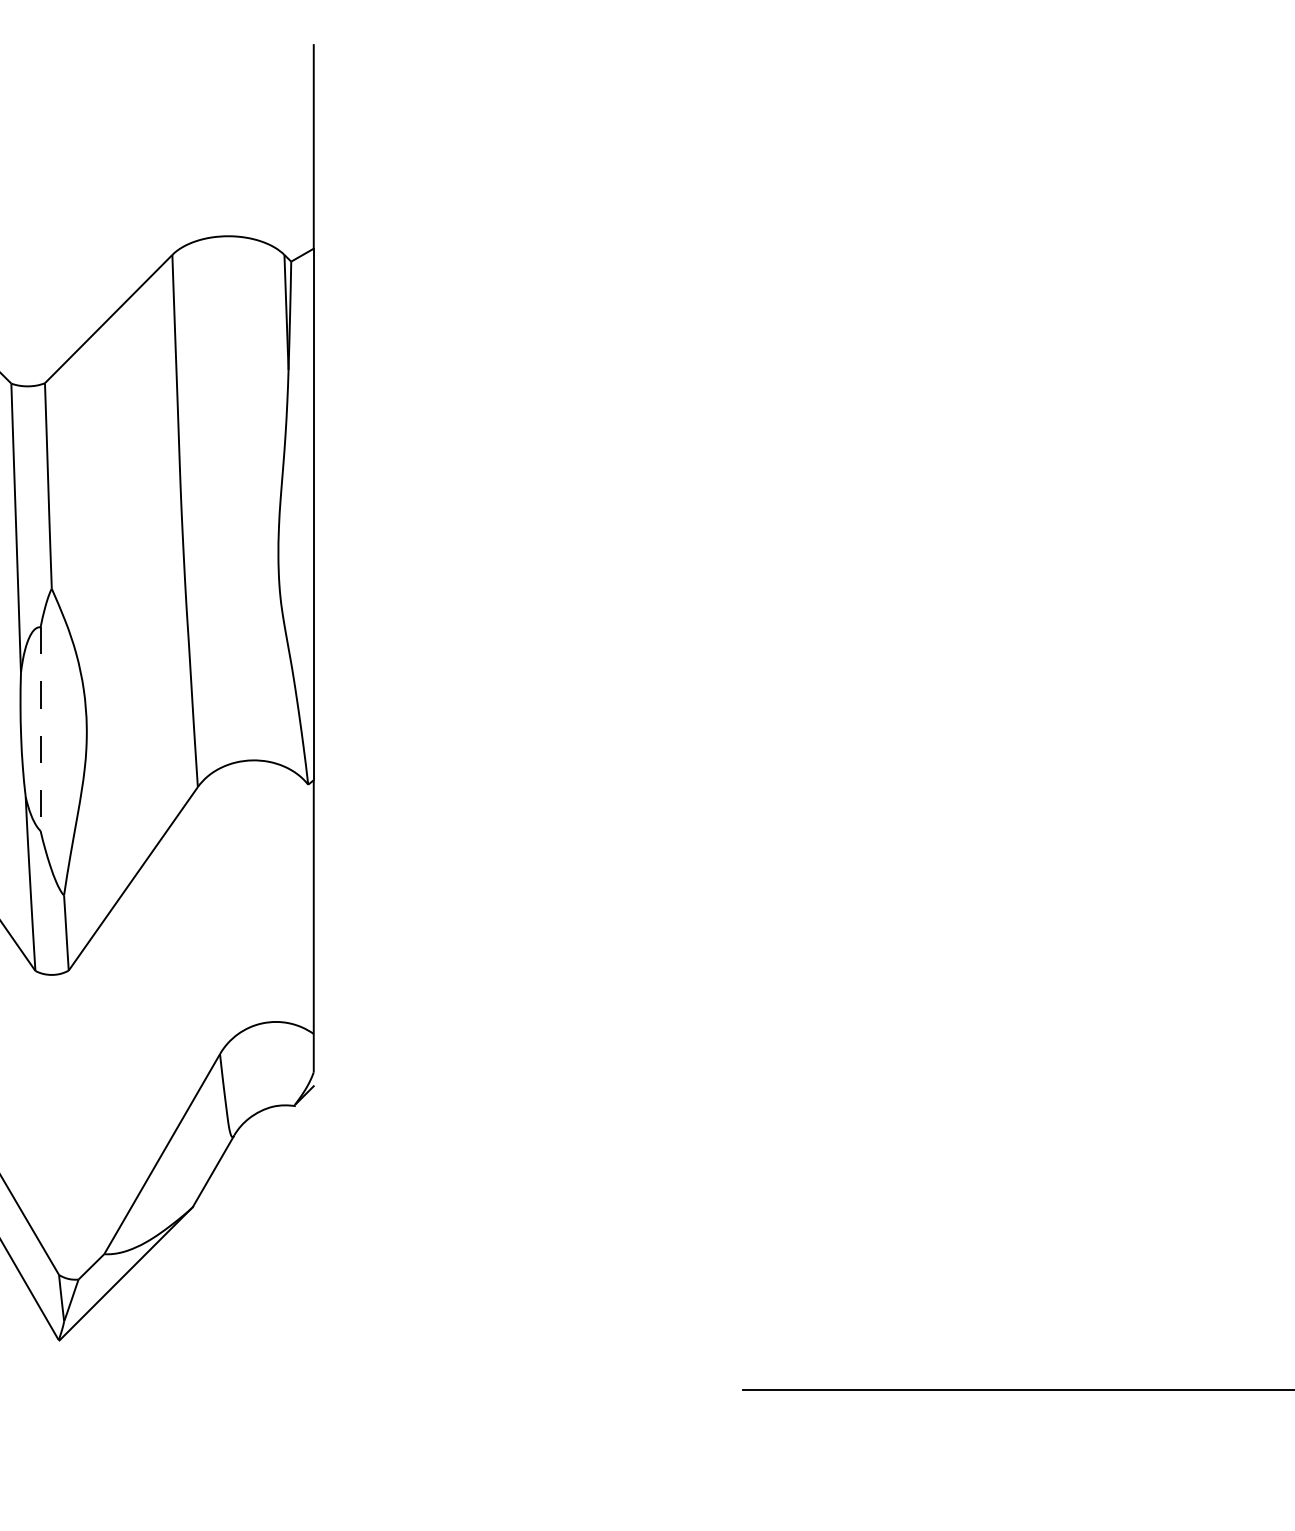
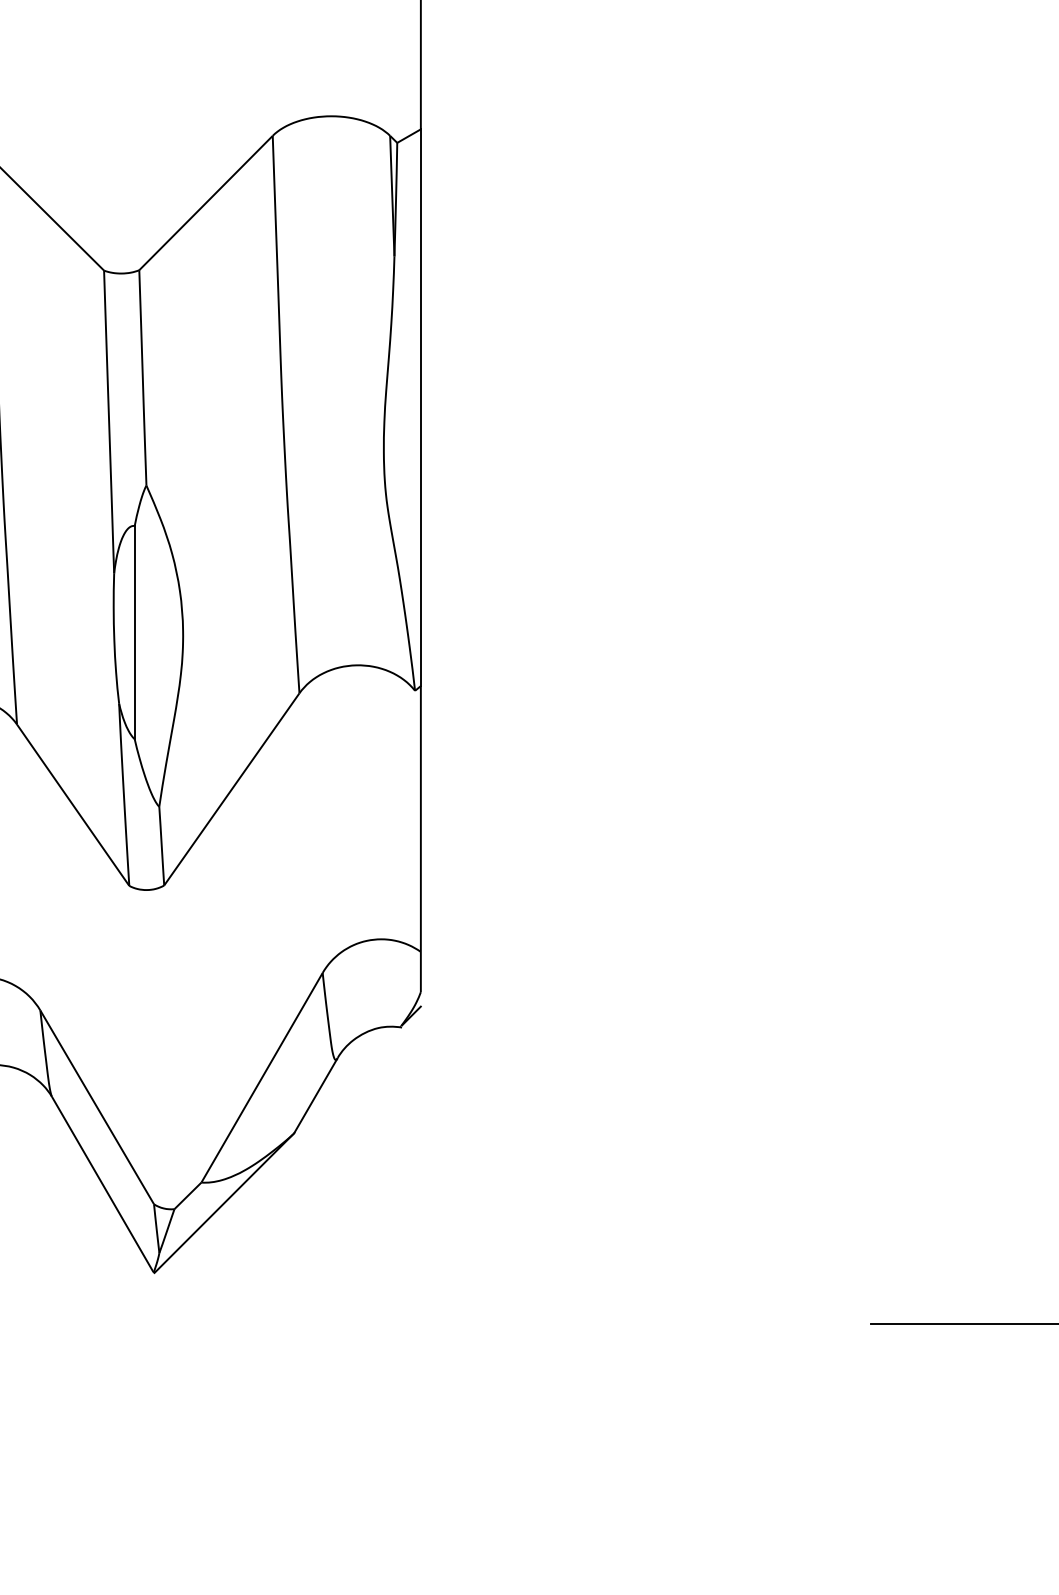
line: (40, 729) -> (134, 632), dashed -> solid

